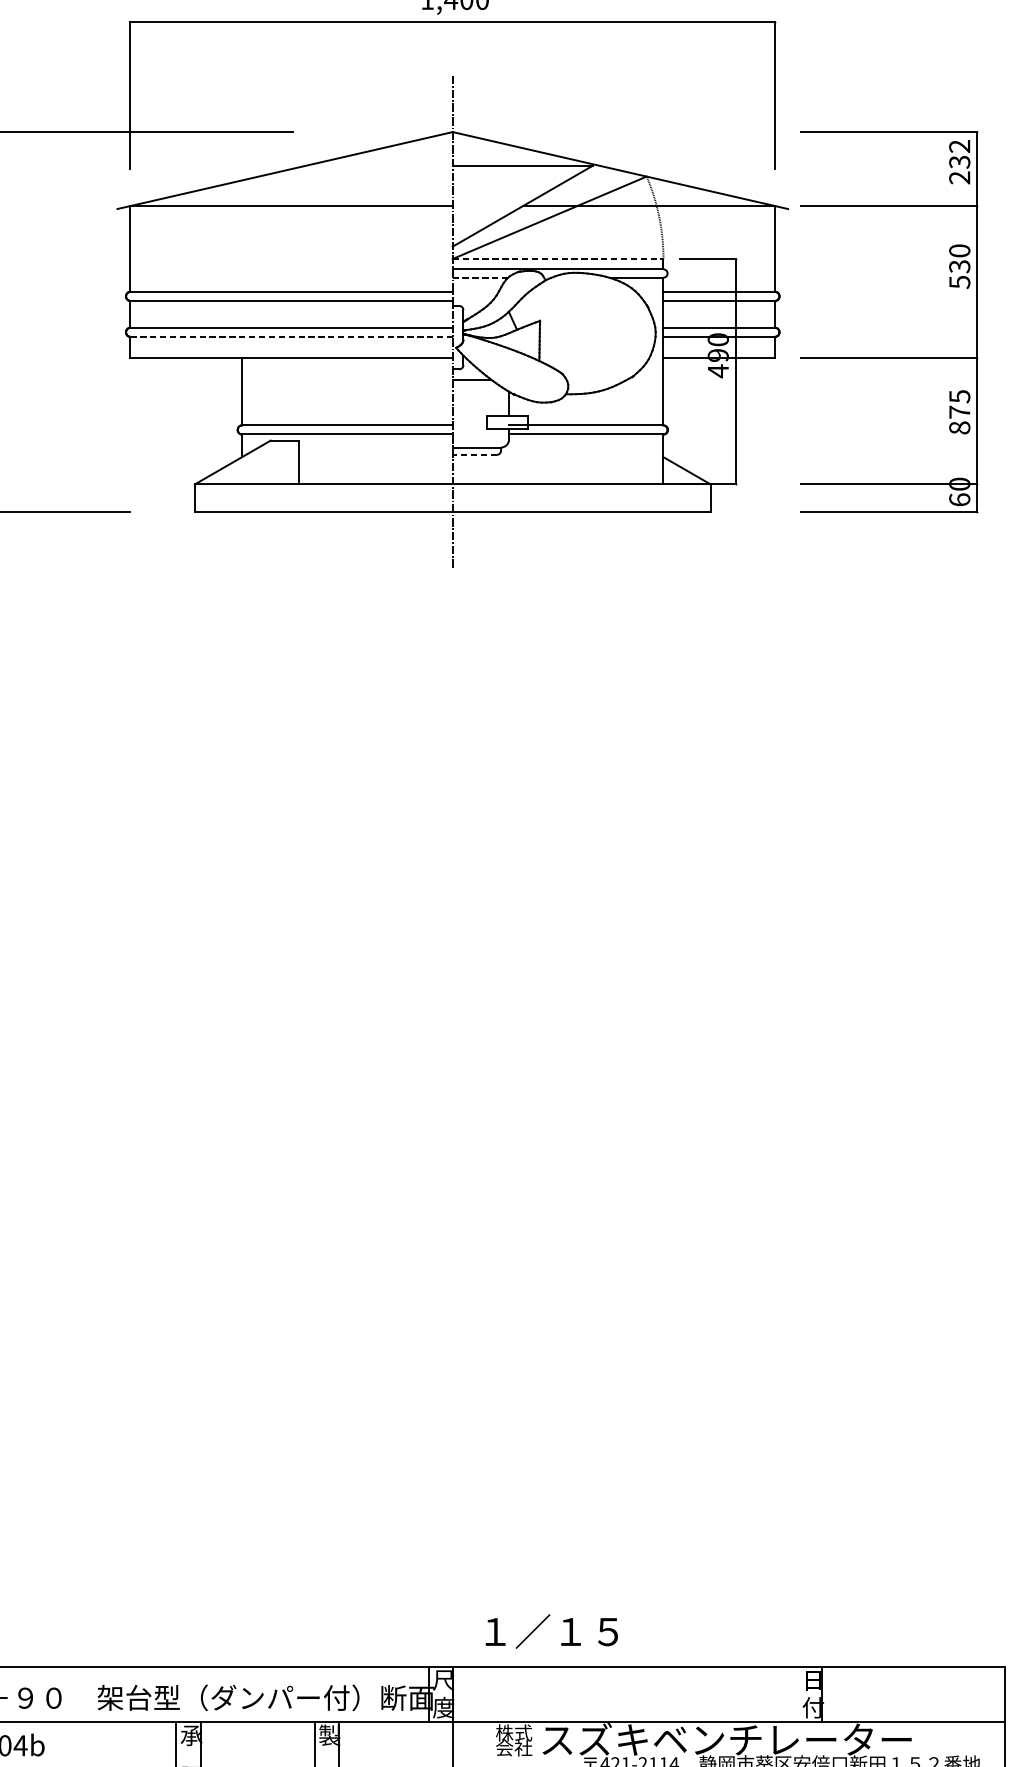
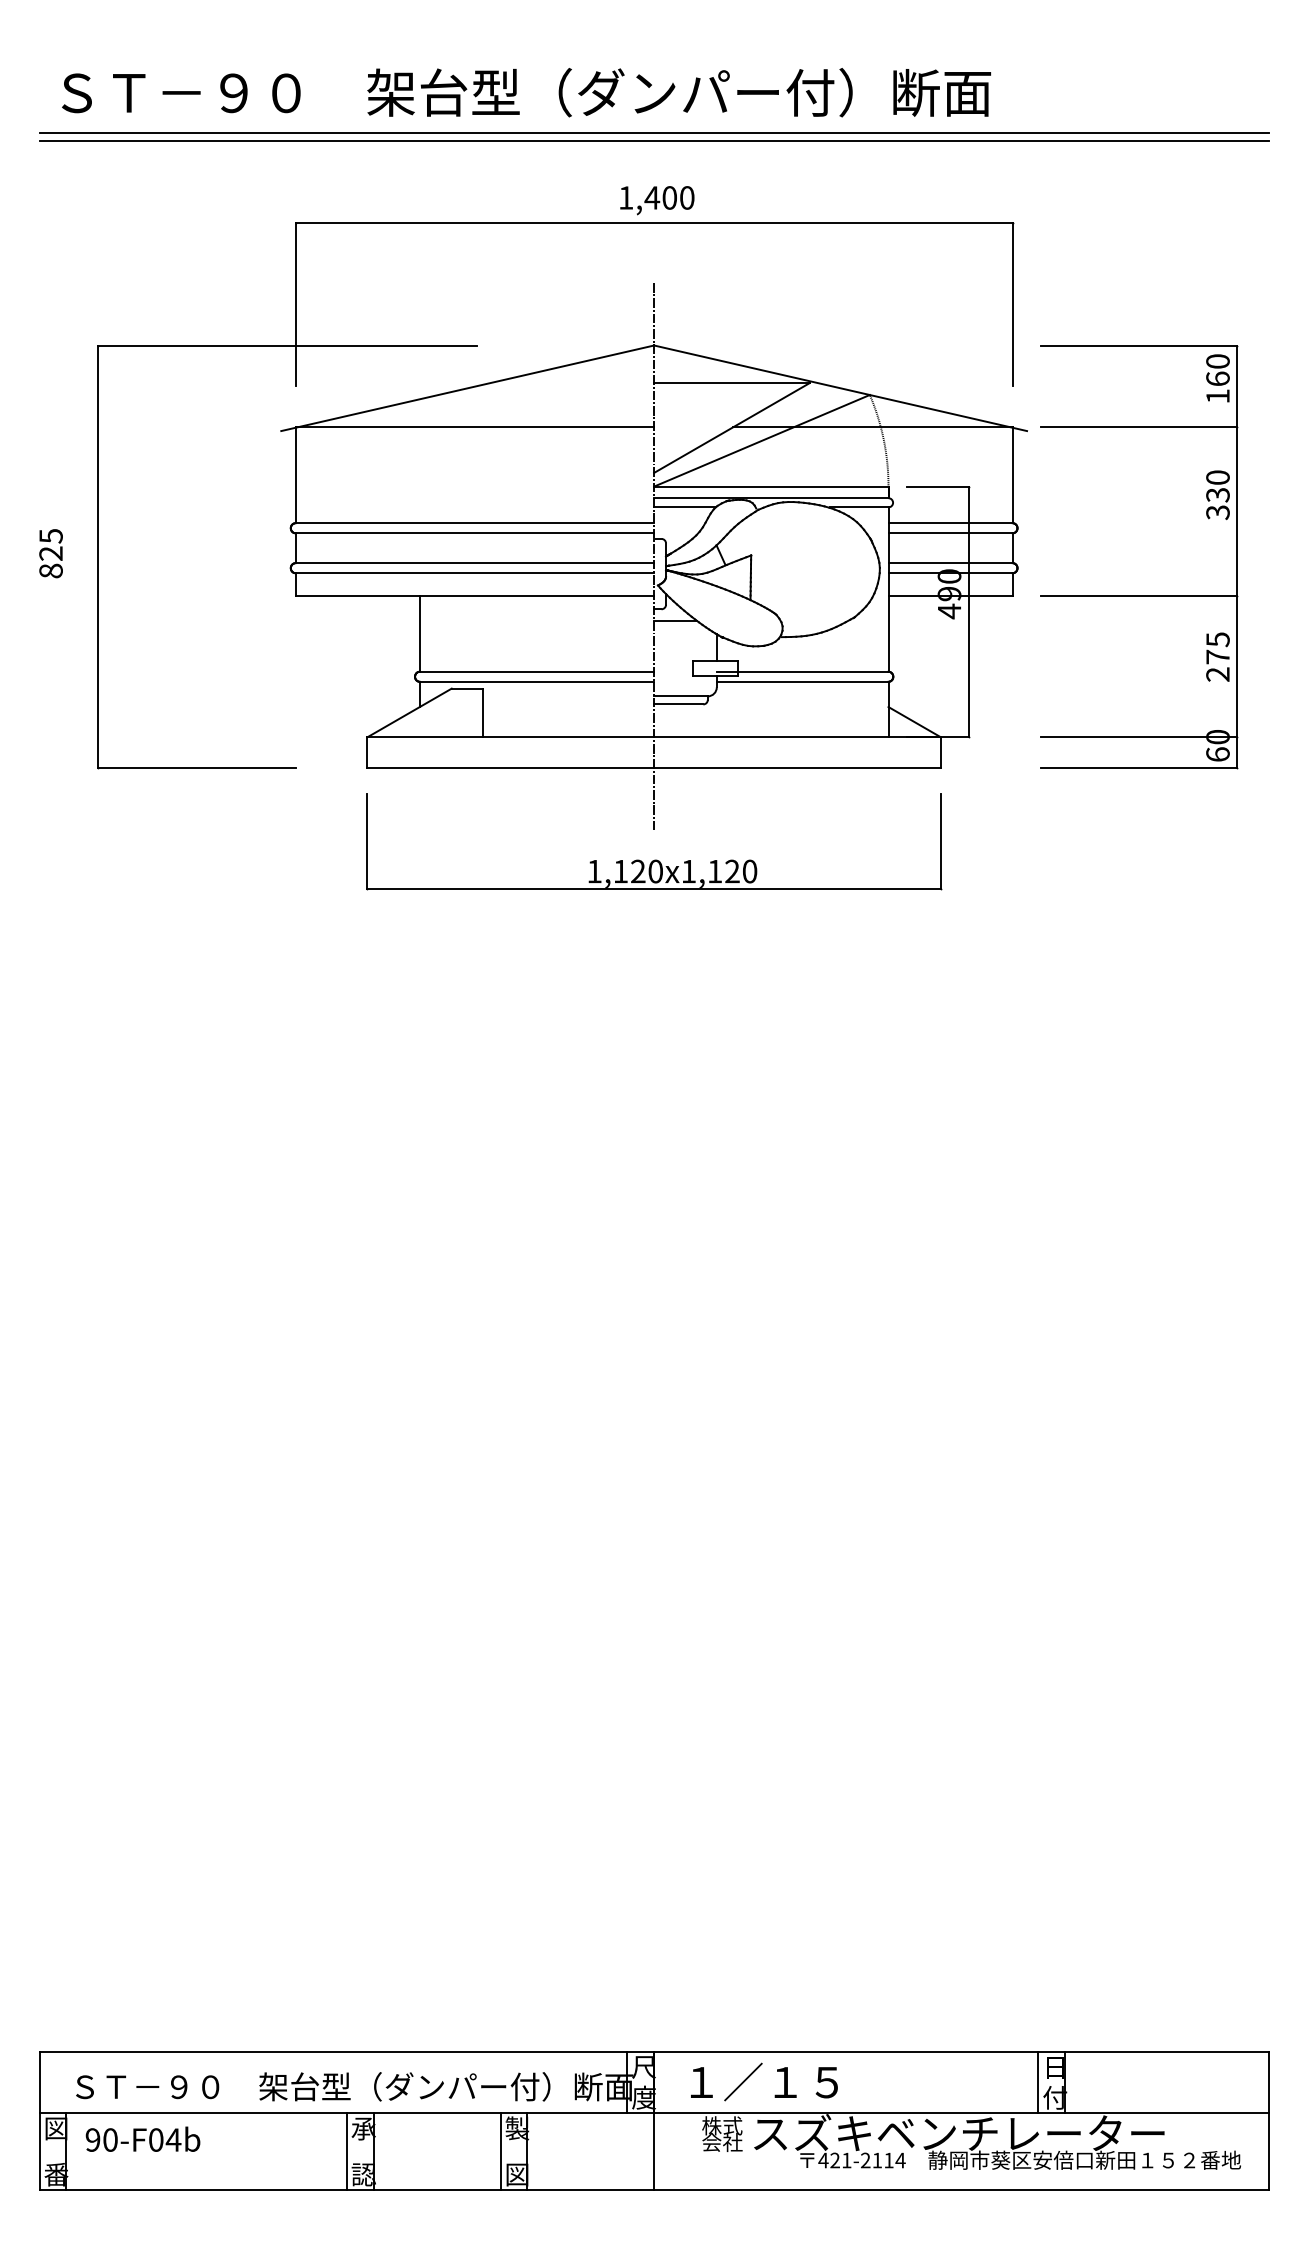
text: (959, 161) -> (1217, 378), 232 -> 160
line: (558, 258) -> (771, 486), dashed -> solid
line: (480, 277) -> (685, 507), dashed -> solid
text: (959, 282) -> (1217, 512), 530 -> 330
line: (292, 337) -> (475, 573), dashed -> solid
text: (959, 427) -> (1217, 674), 875 -> 275
line: (474, 454) -> (678, 704), dashed -> solid
part: (453, 594) -> (654, 859), added
text: (551, 1631) -> (764, 2081), moved
line: (798, 1693) -> (1038, 2082), added

